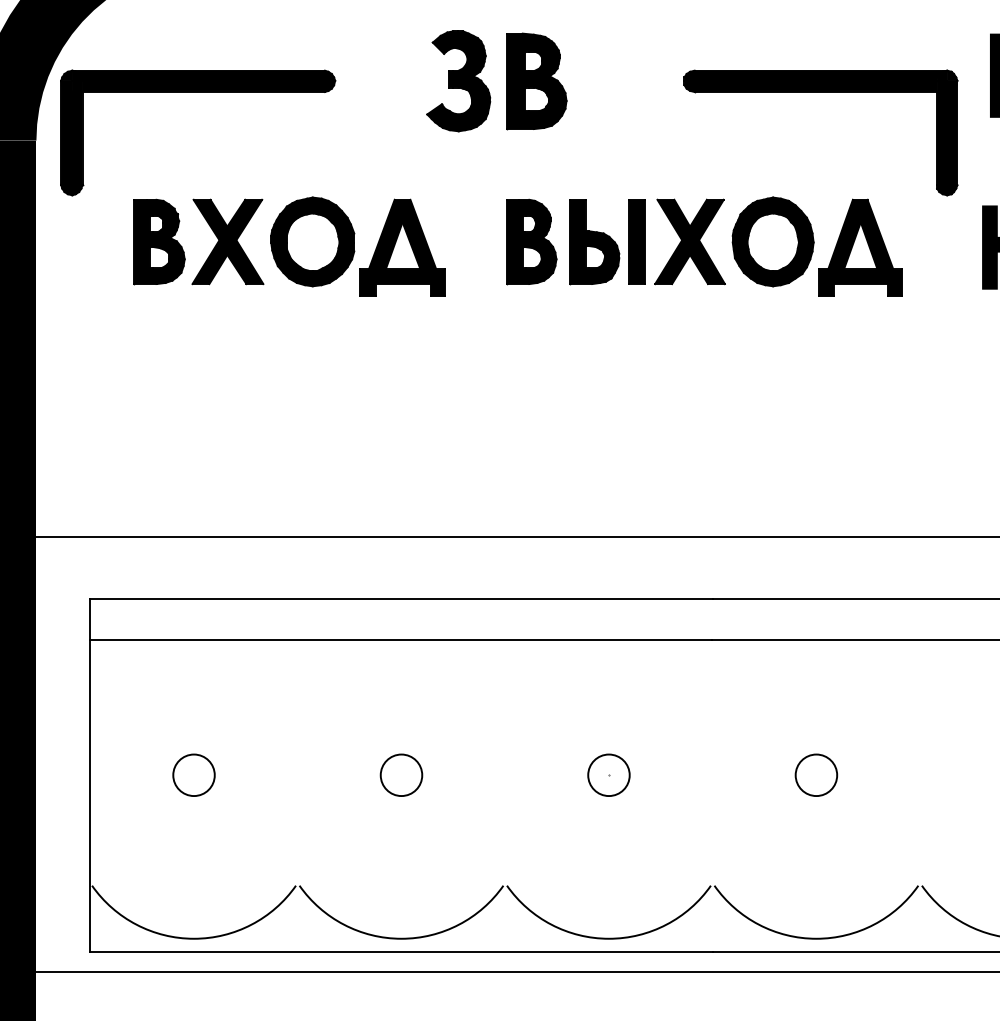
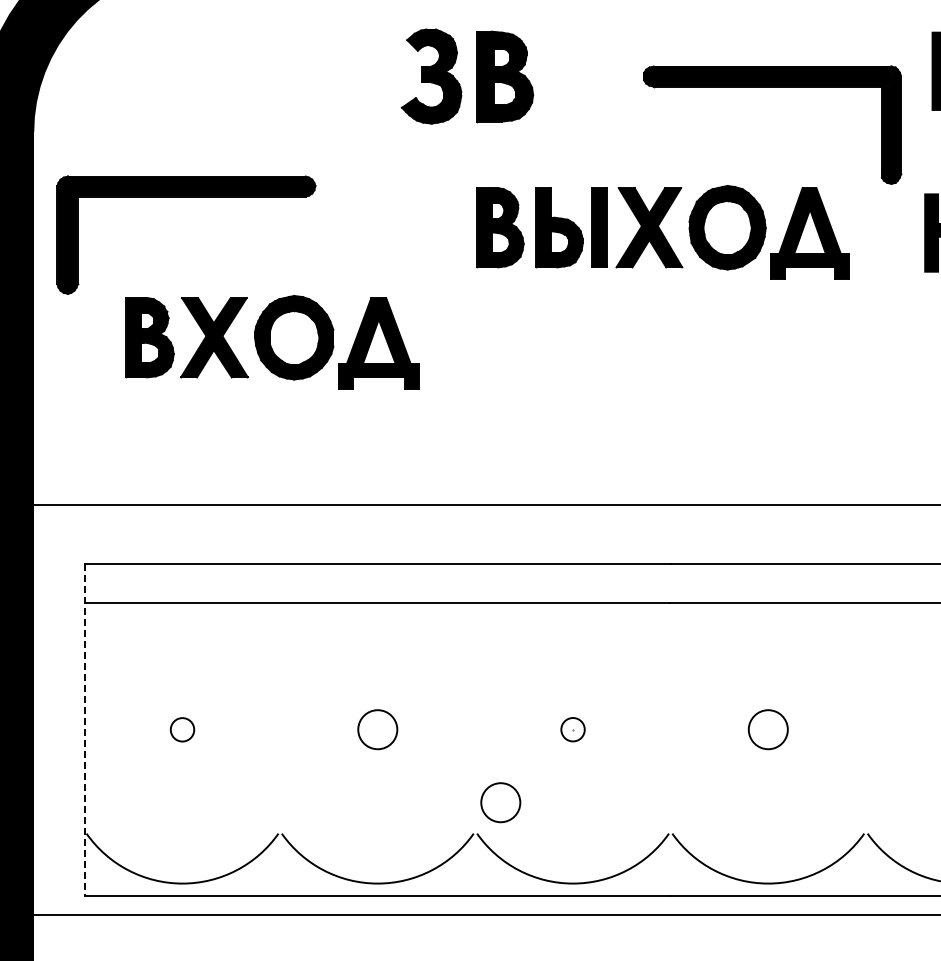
part: (252, 199) -> (237, 297), moved
line: (89, 775) -> (84, 729), solid -> dashed
circle: (194, 775) -> (182, 729), size x0.6
circle: (608, 775) -> (572, 729), size x0.6
circle: (531, 852) -> (500, 802), added

